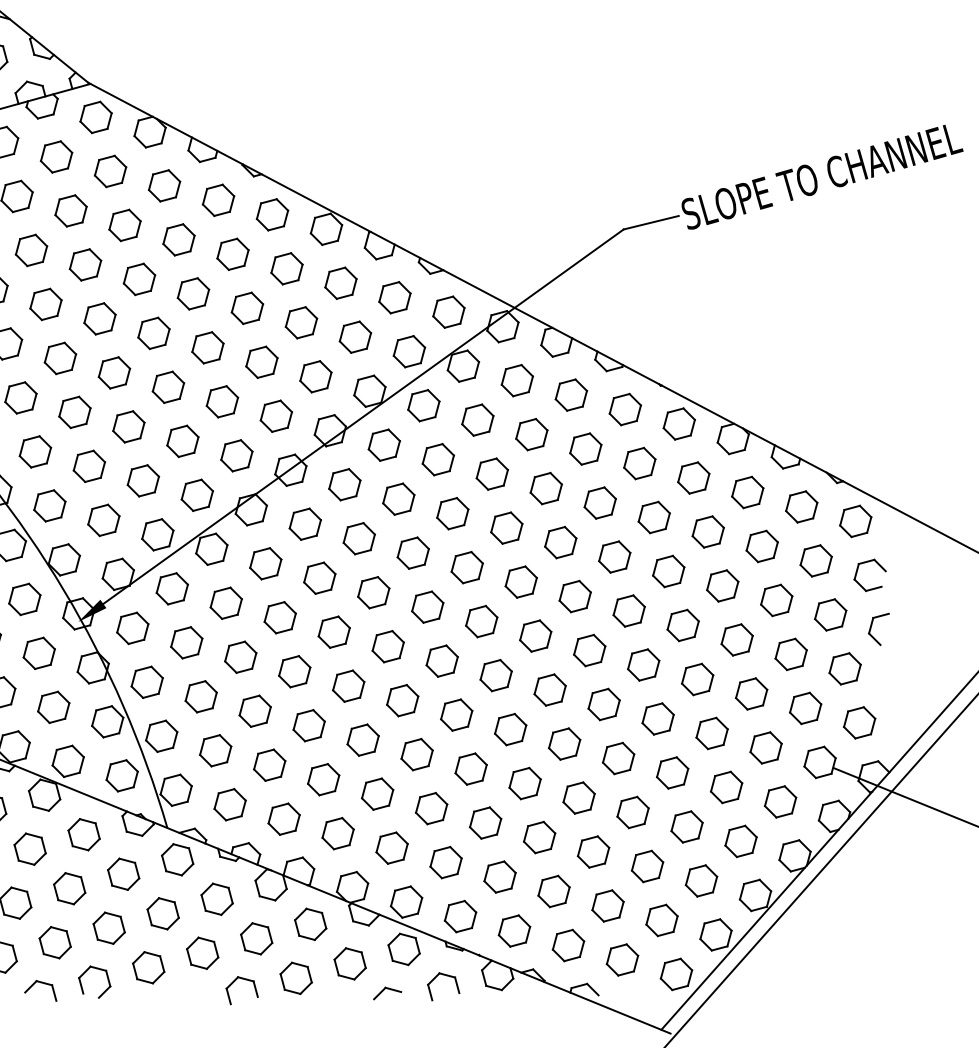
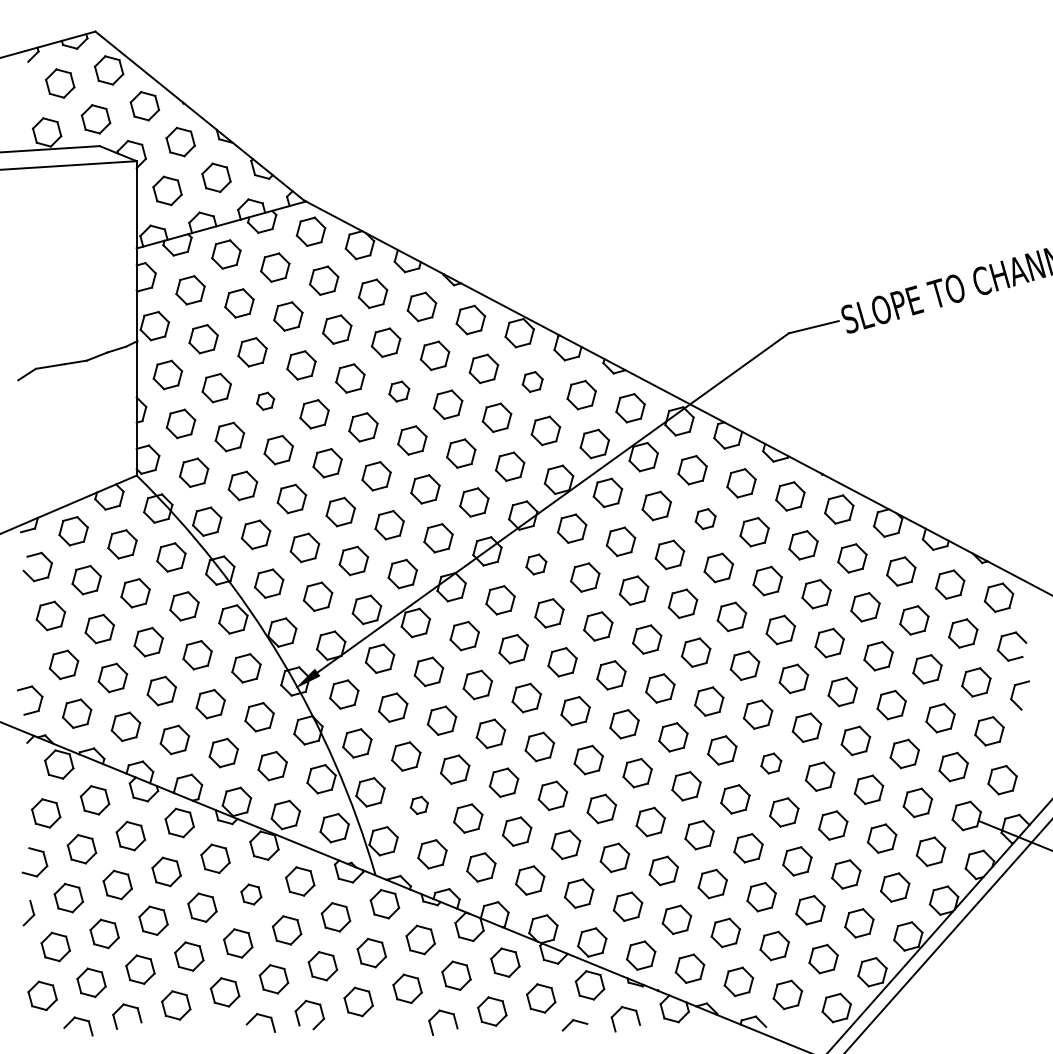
part: (340, 282) -> (532, 381), size x0.7
part: (193, 293) -> (399, 391), size x0.7
part: (45, 304) -> (265, 401), size x0.6
part: (531, 433) -> (705, 518), size x0.7
part: (345, 484) -> (536, 564), size x0.7
part: (604, 704) -> (771, 763), size x0.7
part: (215, 750) -> (419, 805), size x0.6
part: (30, 849) -> (251, 894), size x0.7

